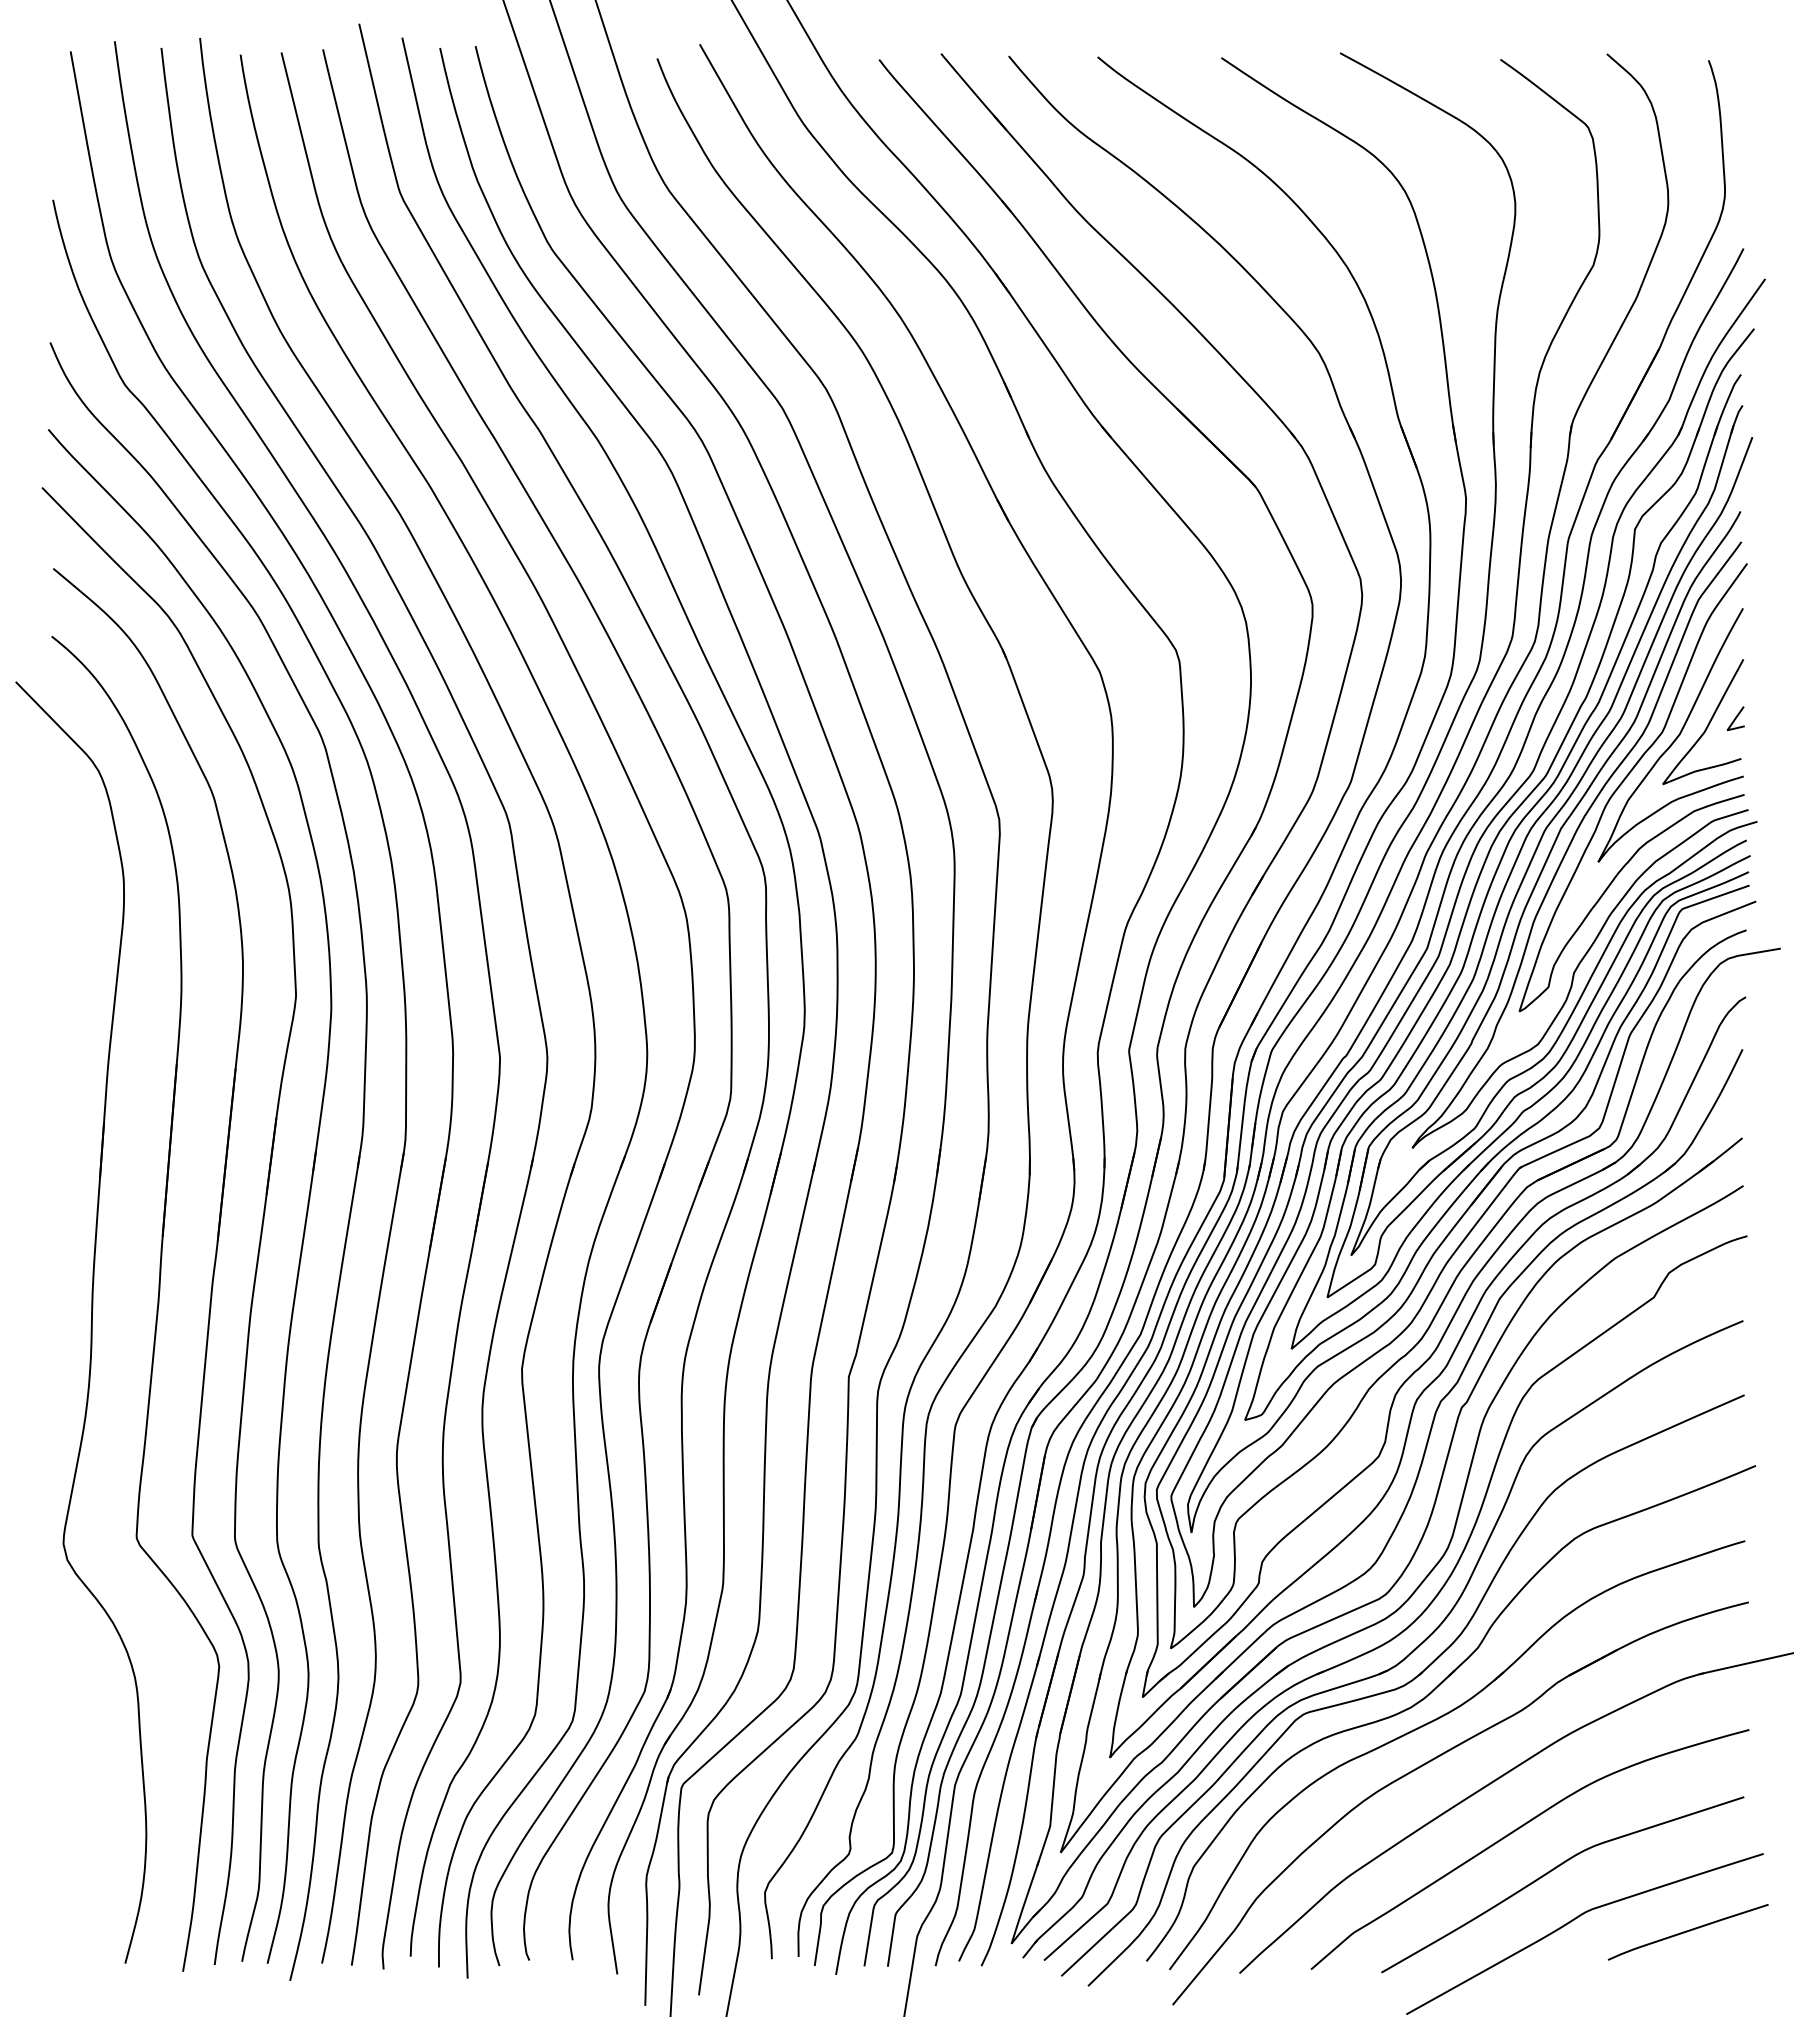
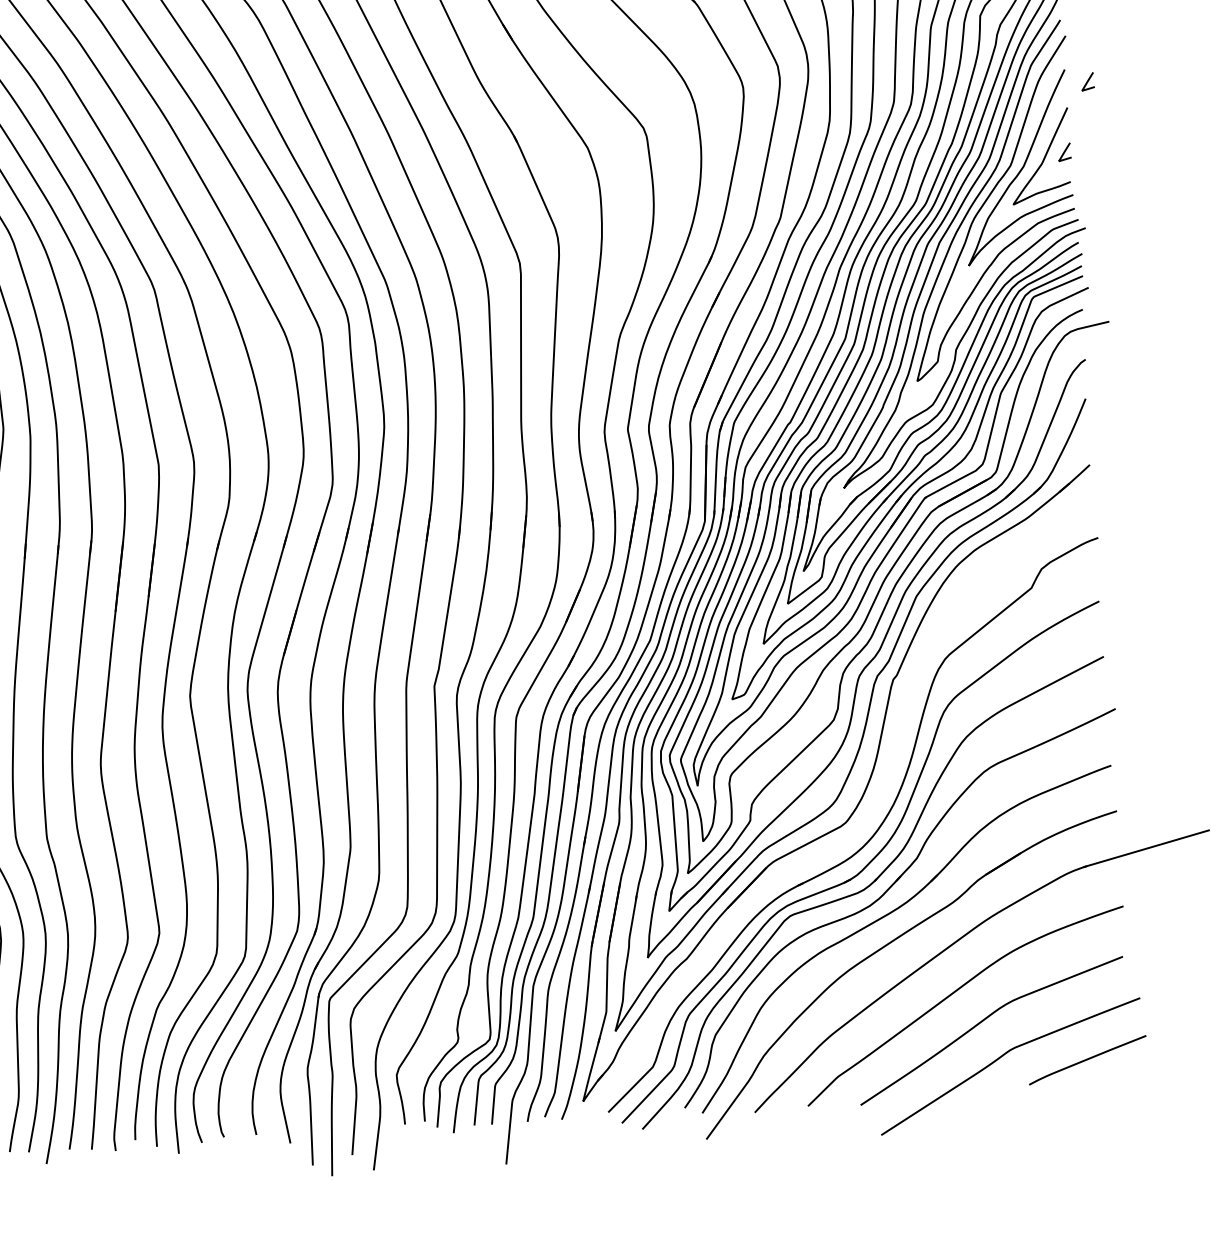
curve: (1772, 626) -> (1087, 81), added
part: (1412, 1592) -> (865, 819), removed

